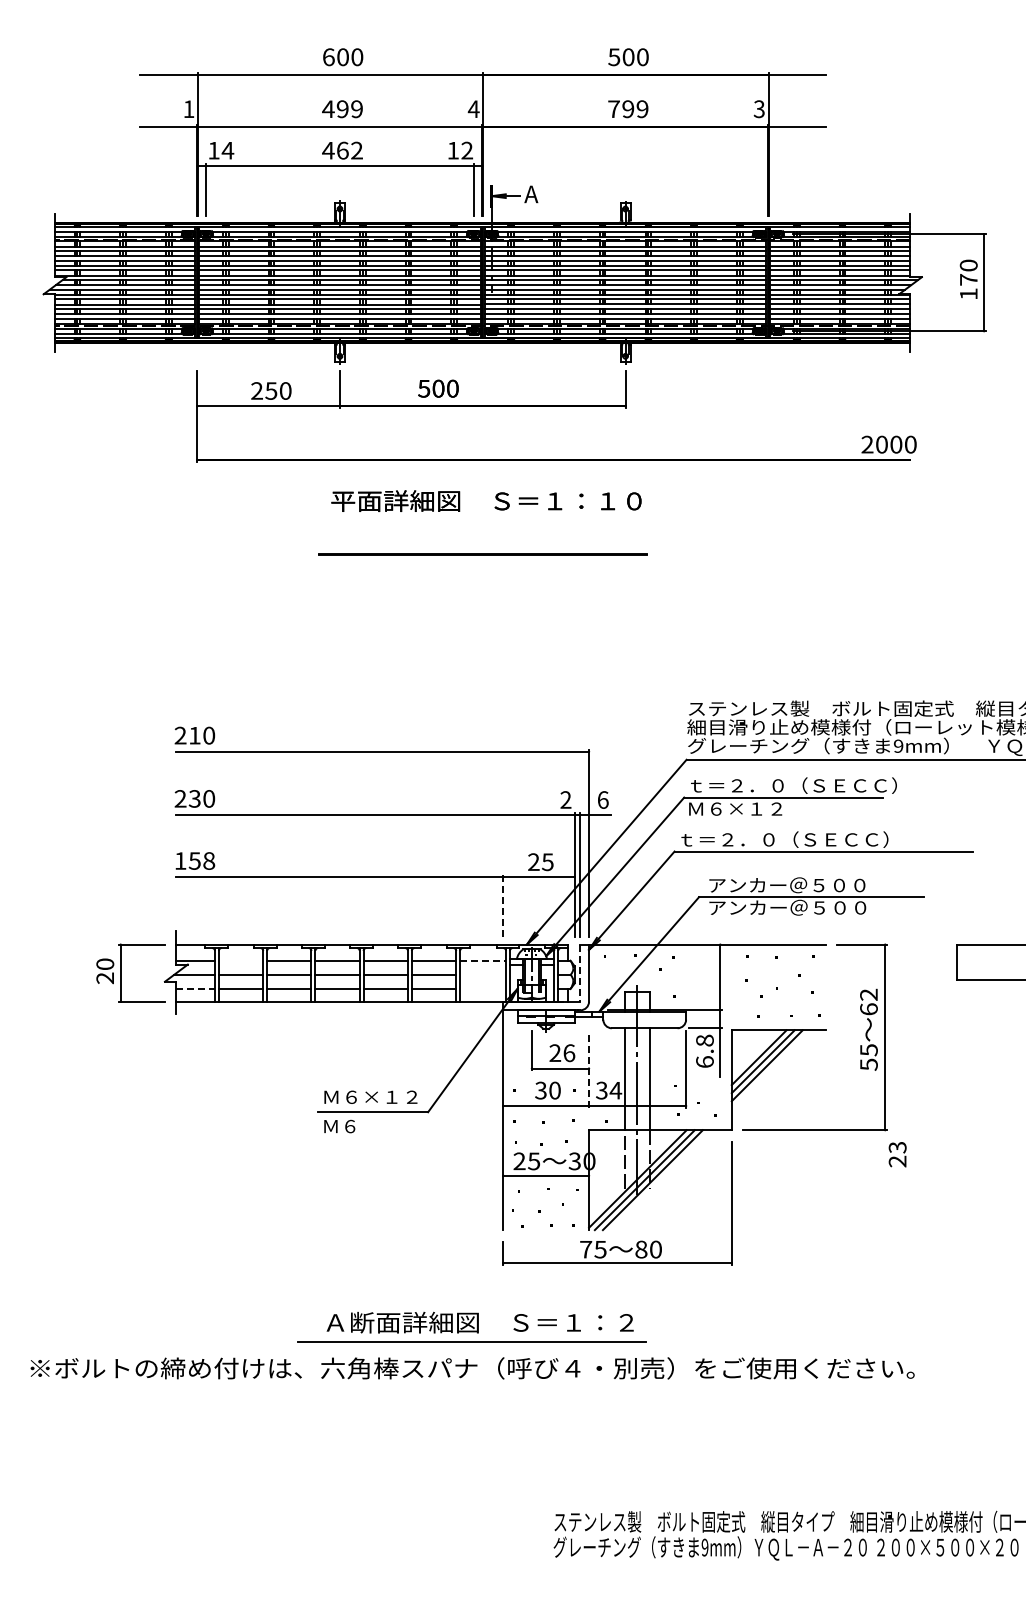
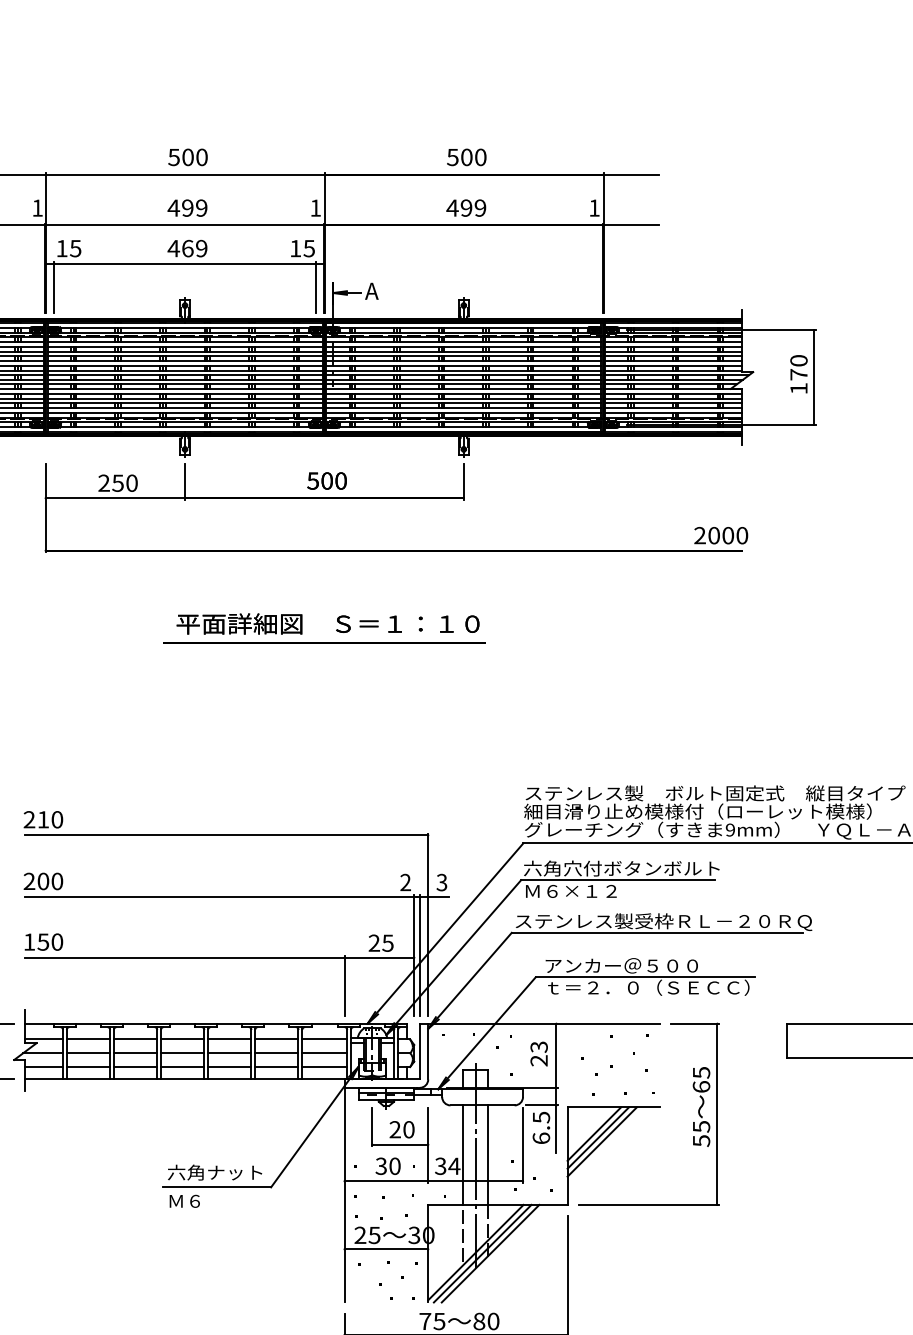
text: (328, 57) -> (173, 157), 600 -> 500
text: (473, 108) -> (315, 207), 4 -> 1
text: (613, 108) -> (452, 207), 799 -> 499
text: (758, 109) -> (593, 208), 3 -> 1
text: (227, 150) -> (75, 248), 14 -> 15
text: (356, 150) -> (201, 248), 462 -> 469
text: (467, 150) -> (309, 248), 12 -> 15
text: (438, 388) -> (327, 480), moved
text: (486, 500) -> (328, 623), moved
text: (791, 785) -> (625, 868), ｔ＝２．０（ＳＥＣＣ） -> 六角穴付ボタンボルト
text: (194, 798) -> (43, 881), 230 -> 200
text: (602, 799) -> (441, 882), 6 -> 3
text: (830, 840) -> (663, 922), ｔ＝２．０（ＳＥＣＣ） -> ステンレス製受枠ＲＬ－２０ＲＱ
text: (209, 860) -> (57, 941), 158 -> 150
line: (503, 906) -> (344, 986), dashed -> solid
text: (813, 907) -> (647, 987), アンカー＠５００ -> ｔ＝２．０（ＳＥＣＣ）
line: (240, 960) -> (87, 1039), added
line: (483, 960) -> (325, 1039), dashed -> solid
line: (580, 973) -> (419, 1051), dashed -> solid
line: (482, 974) -> (324, 1052), added
line: (196, 988) -> (44, 1066), dashed -> solid
line: (482, 988) -> (324, 1066), added
text: (868, 994) -> (701, 1072), 62 -> 65
text: (704, 1040) -> (540, 1117), 6.8 -> 6.5
text: (569, 1052) -> (409, 1129), 26 -> 20
line: (589, 1068) -> (428, 1144), dashed -> solid
text: (370, 1097) -> (214, 1172), Ｍ６×１２ -> 六角ナット
text: (897, 1154) -> (538, 1053), moved

